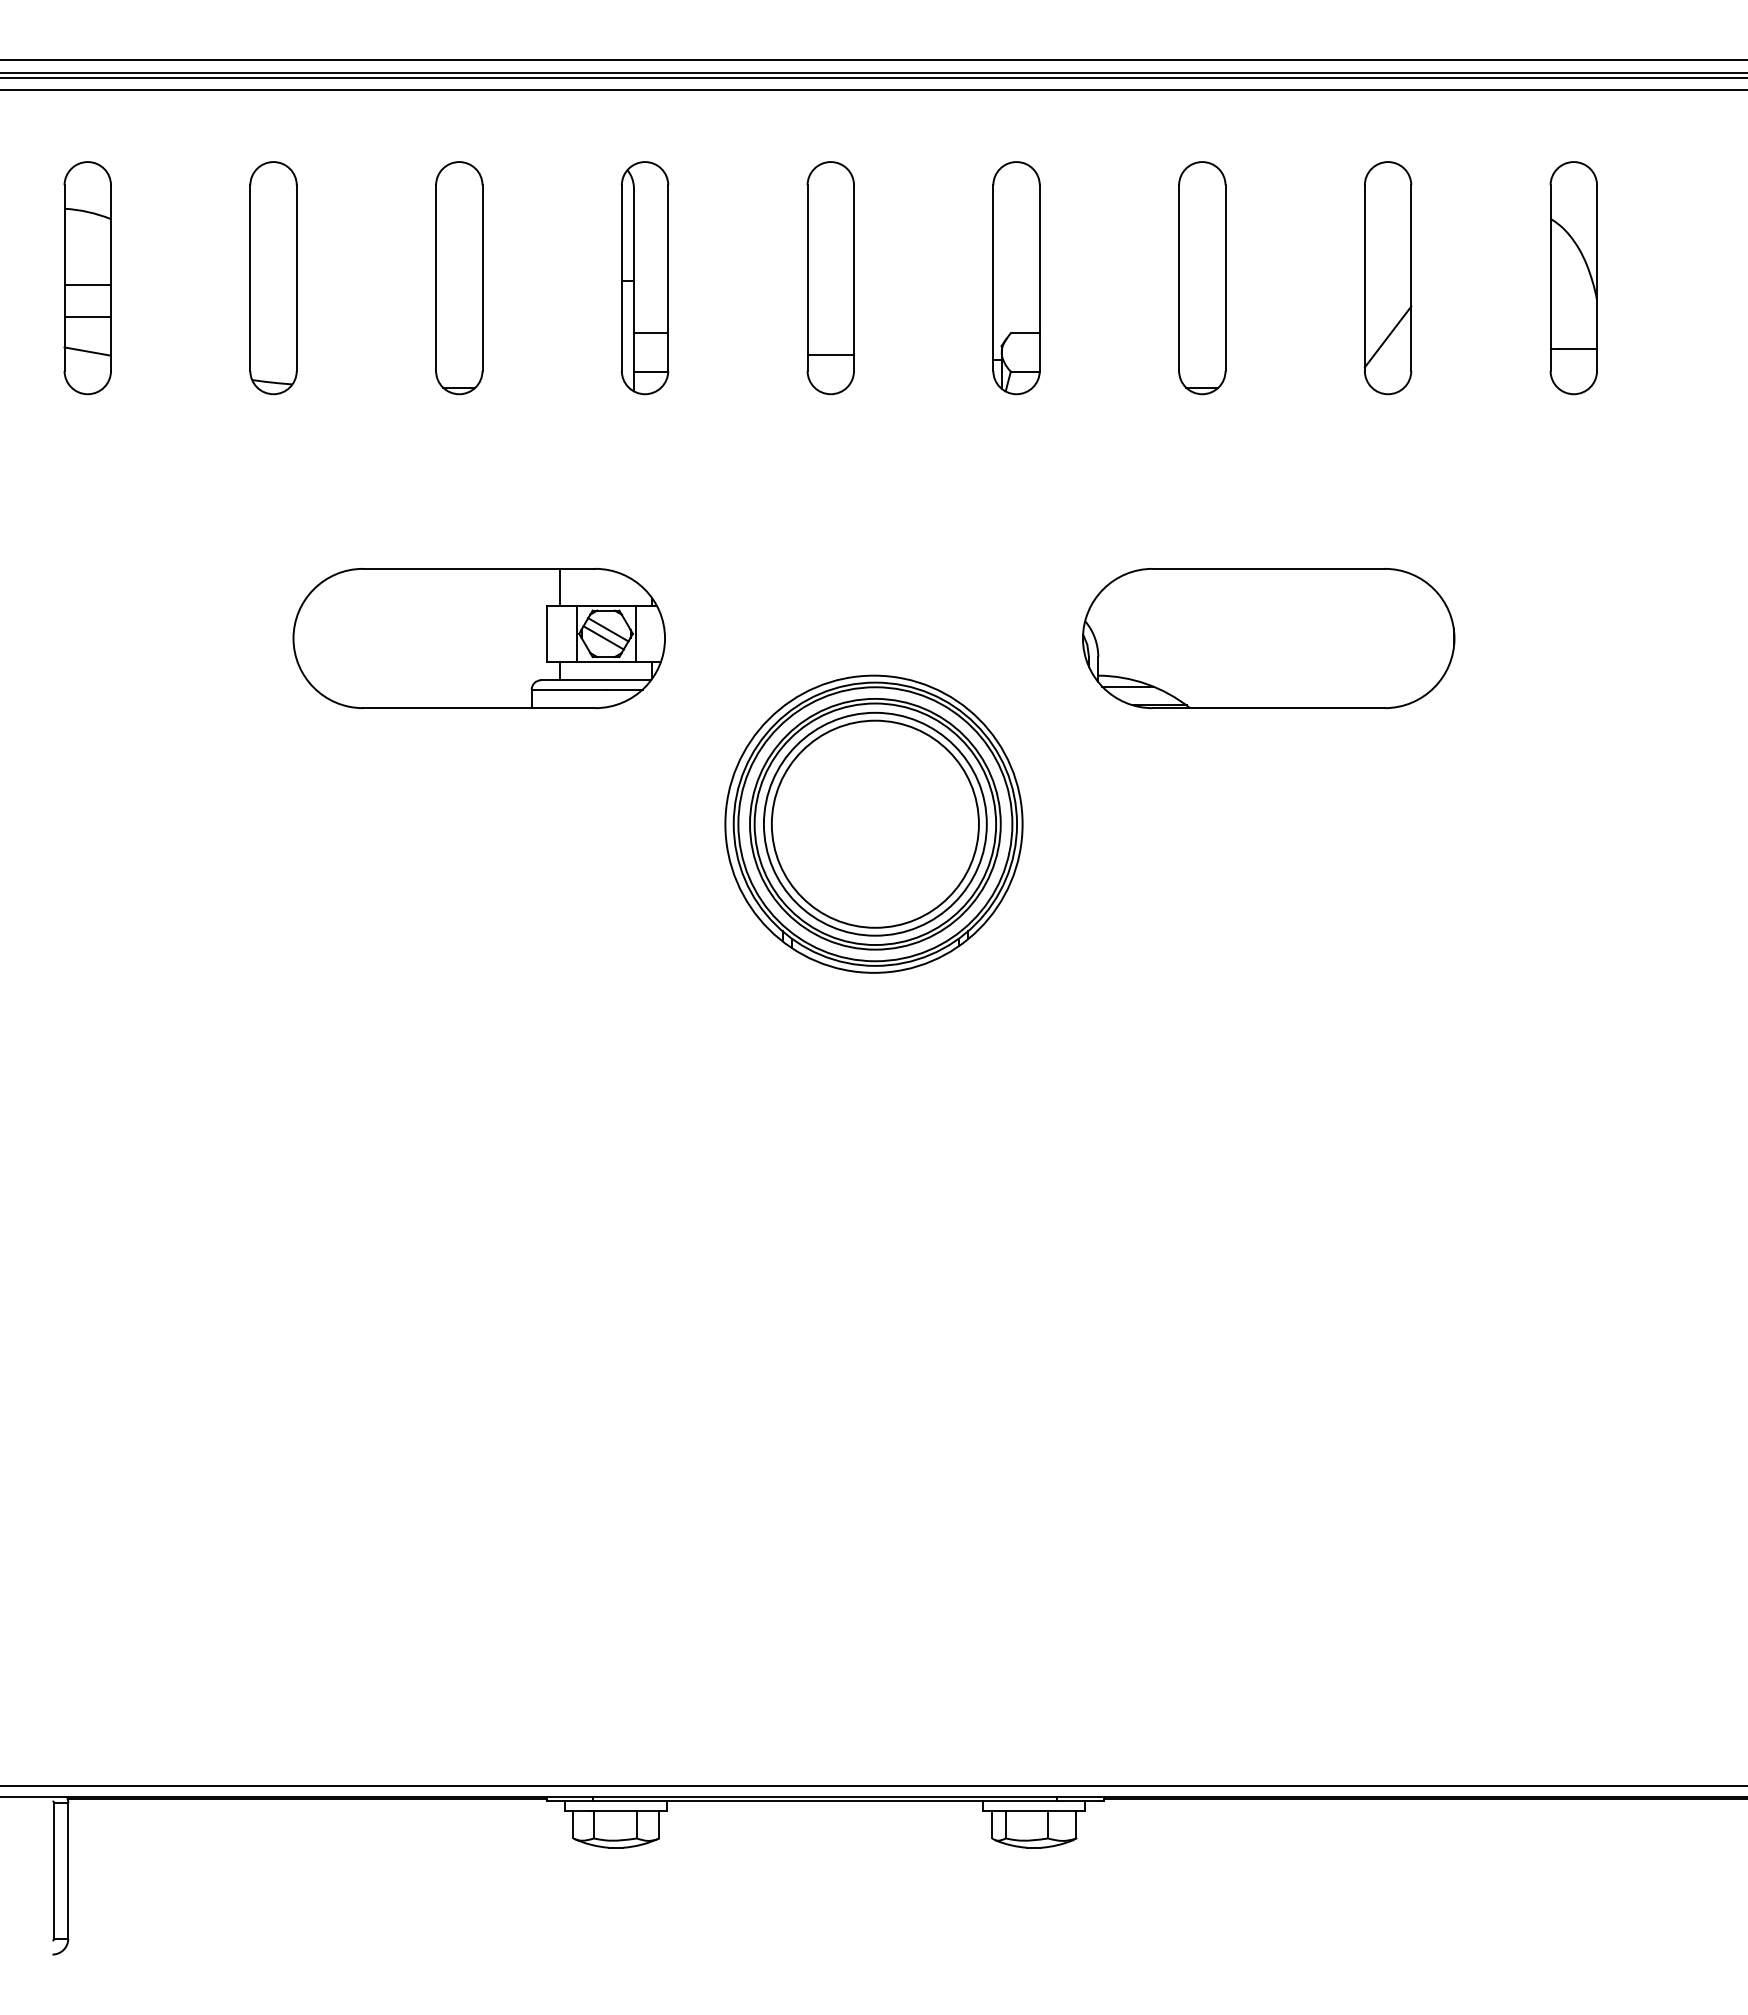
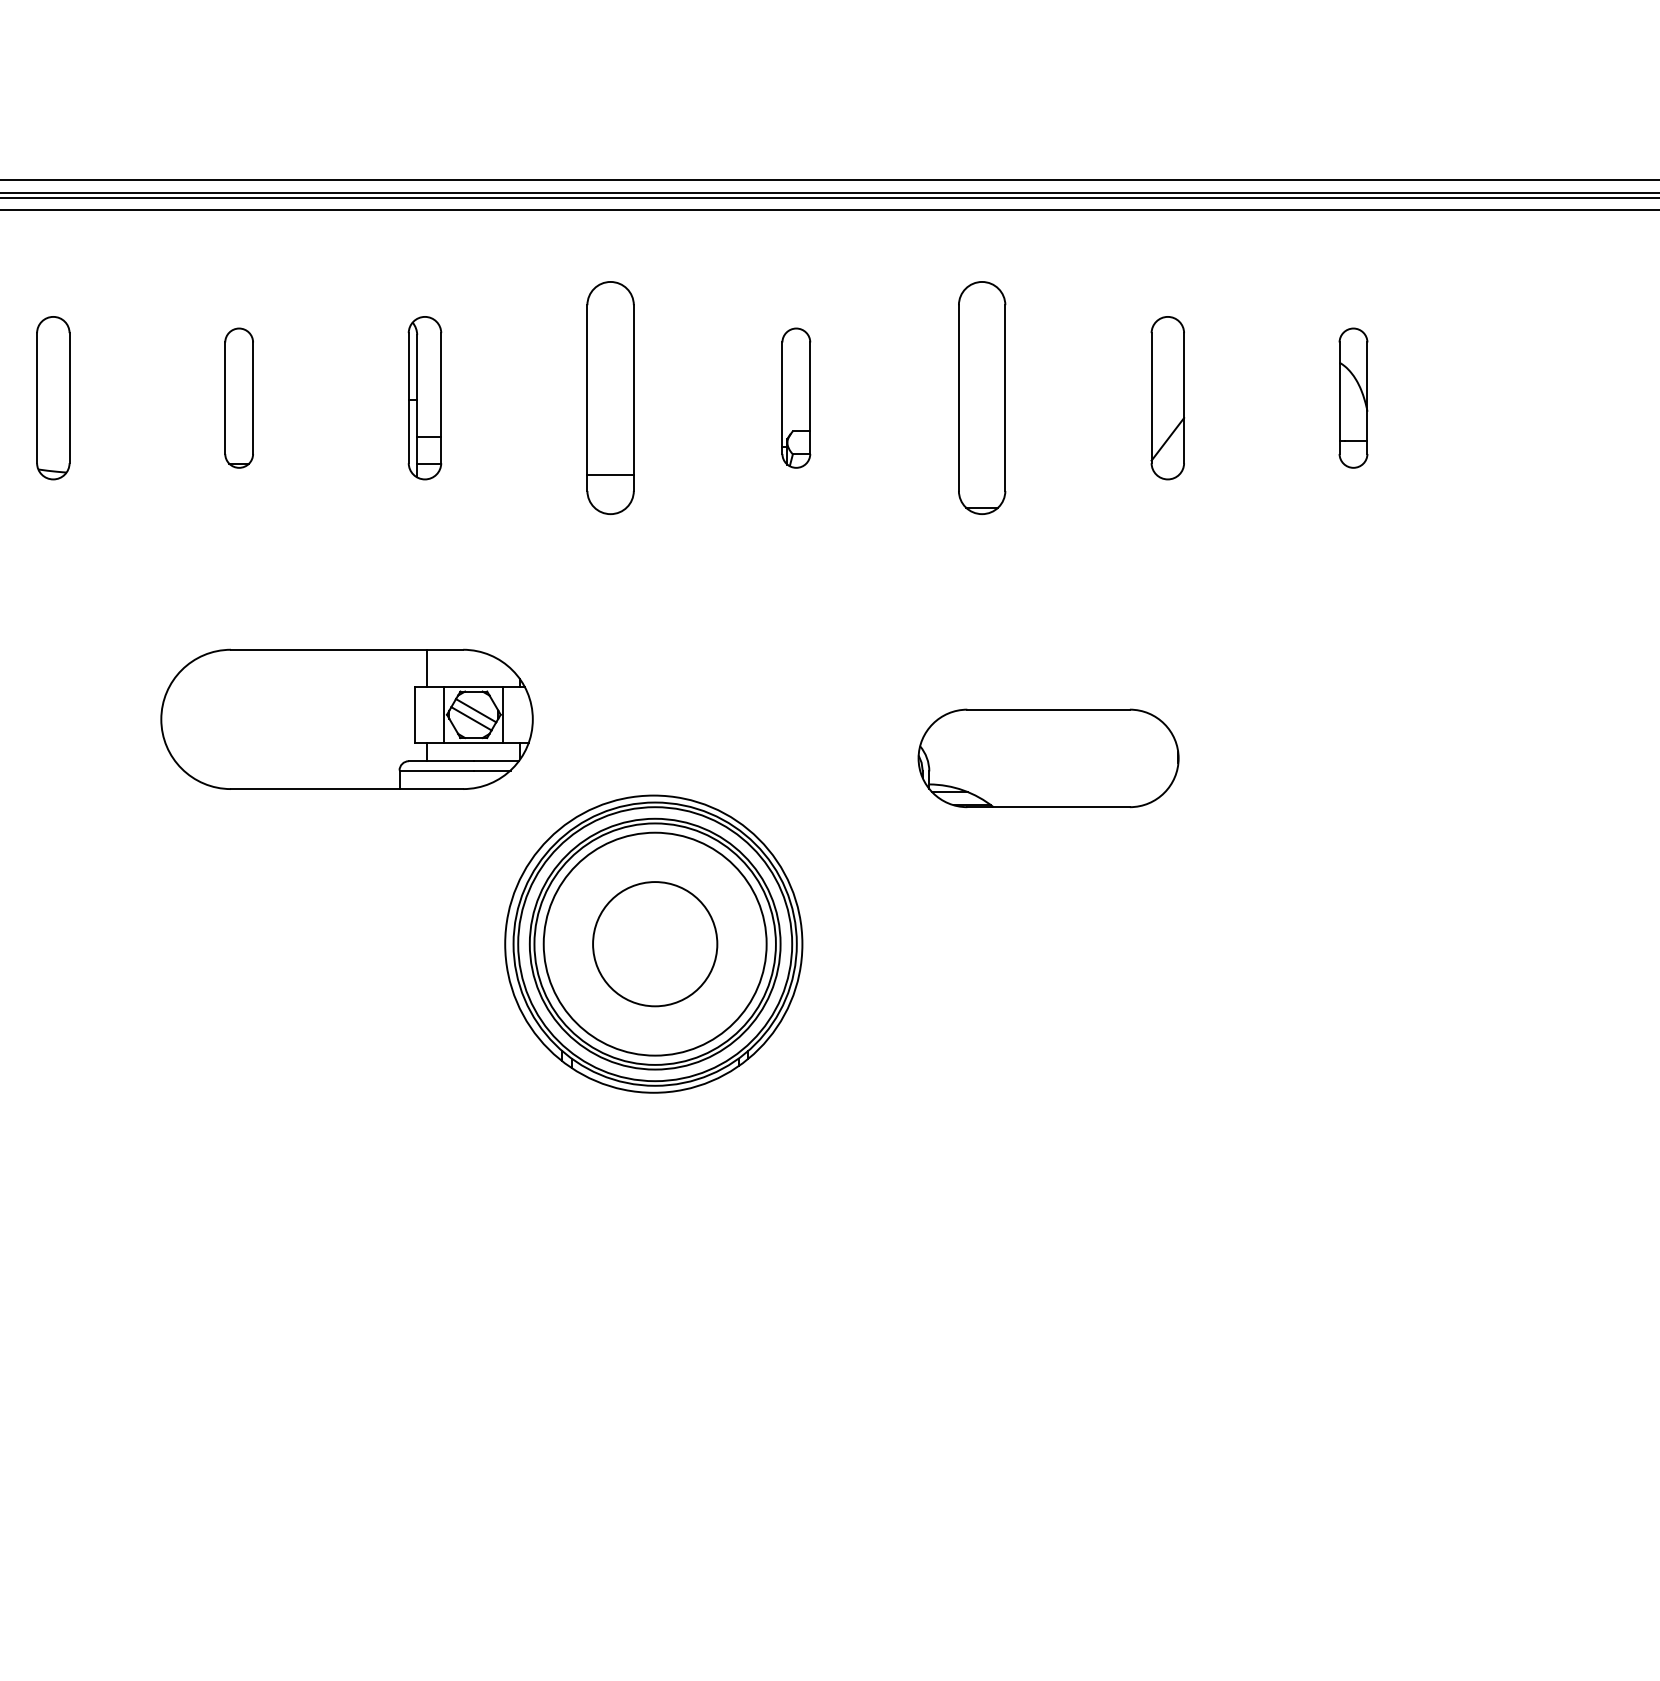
part: (273, 278) -> (53, 398), size x0.7
part: (459, 278) -> (239, 398), size x0.6
part: (645, 278) -> (425, 398), size x0.7
part: (1016, 278) -> (796, 398), size x0.6
part: (1387, 278) -> (1167, 398), size x0.7
part: (1573, 278) -> (1353, 398), size x0.6
part: (478, 638) -> (346, 719), moved
part: (1268, 638) -> (1048, 758), size x0.7
circle: (874, 823) -> (654, 943), size x0.6

